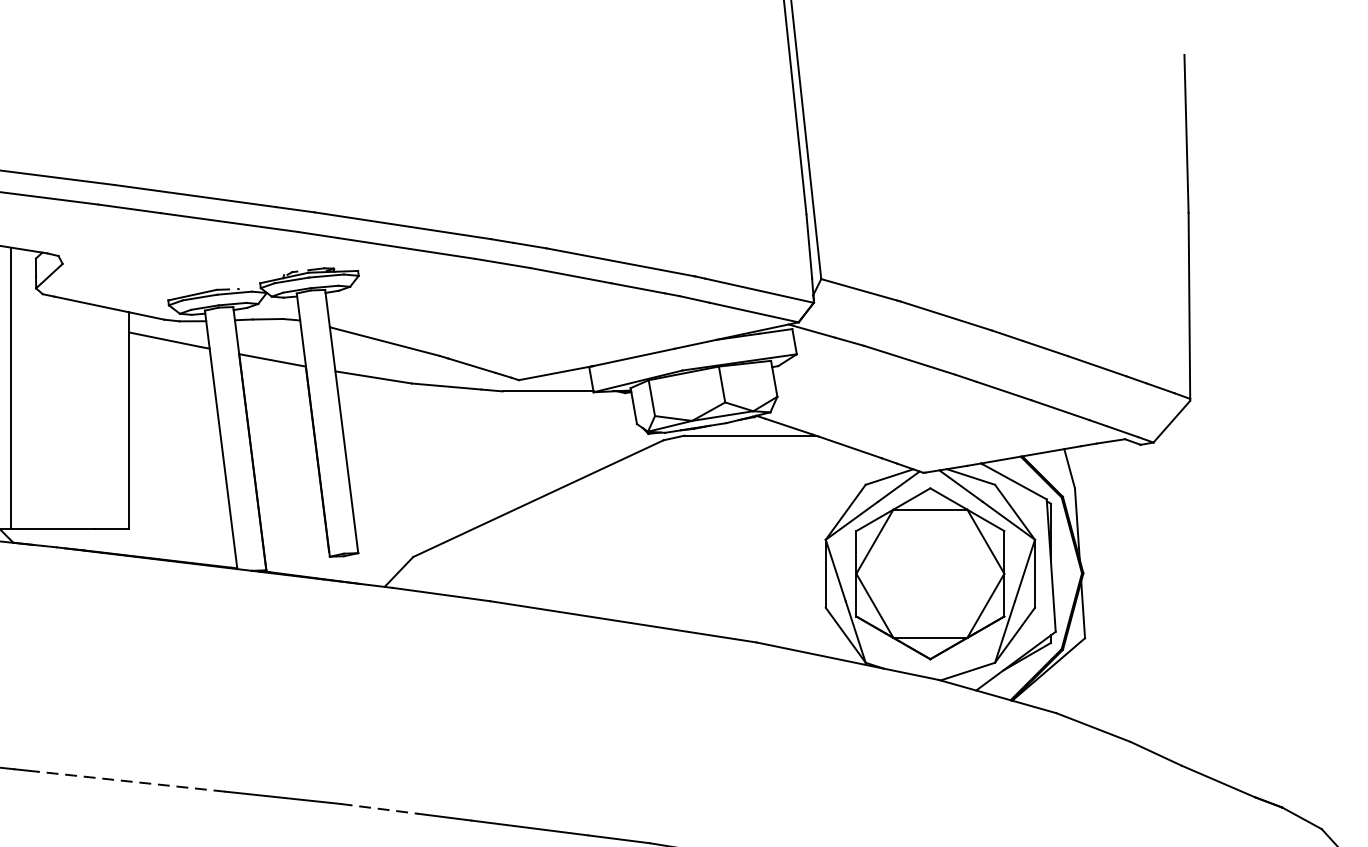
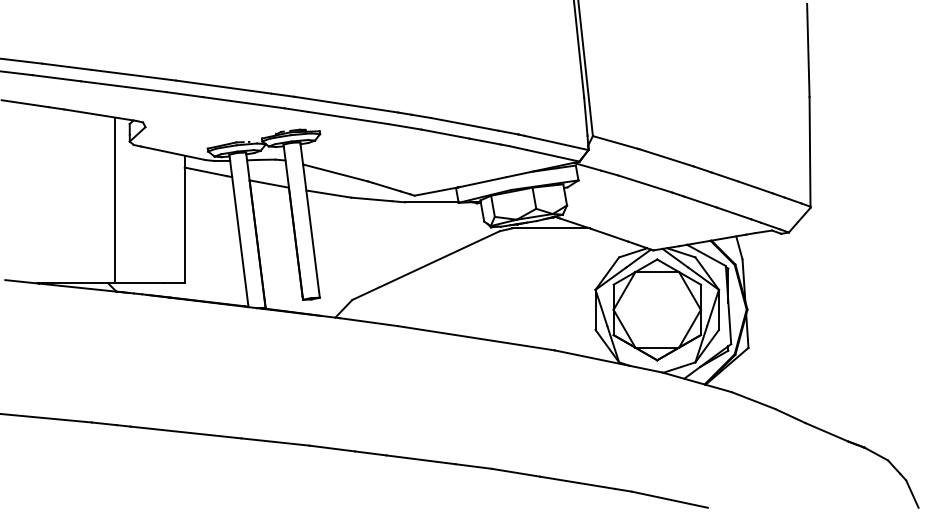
line: (132, 781) -> (186, 432), dashed -> solid
line: (379, 808) -> (332, 448), dashed -> solid

